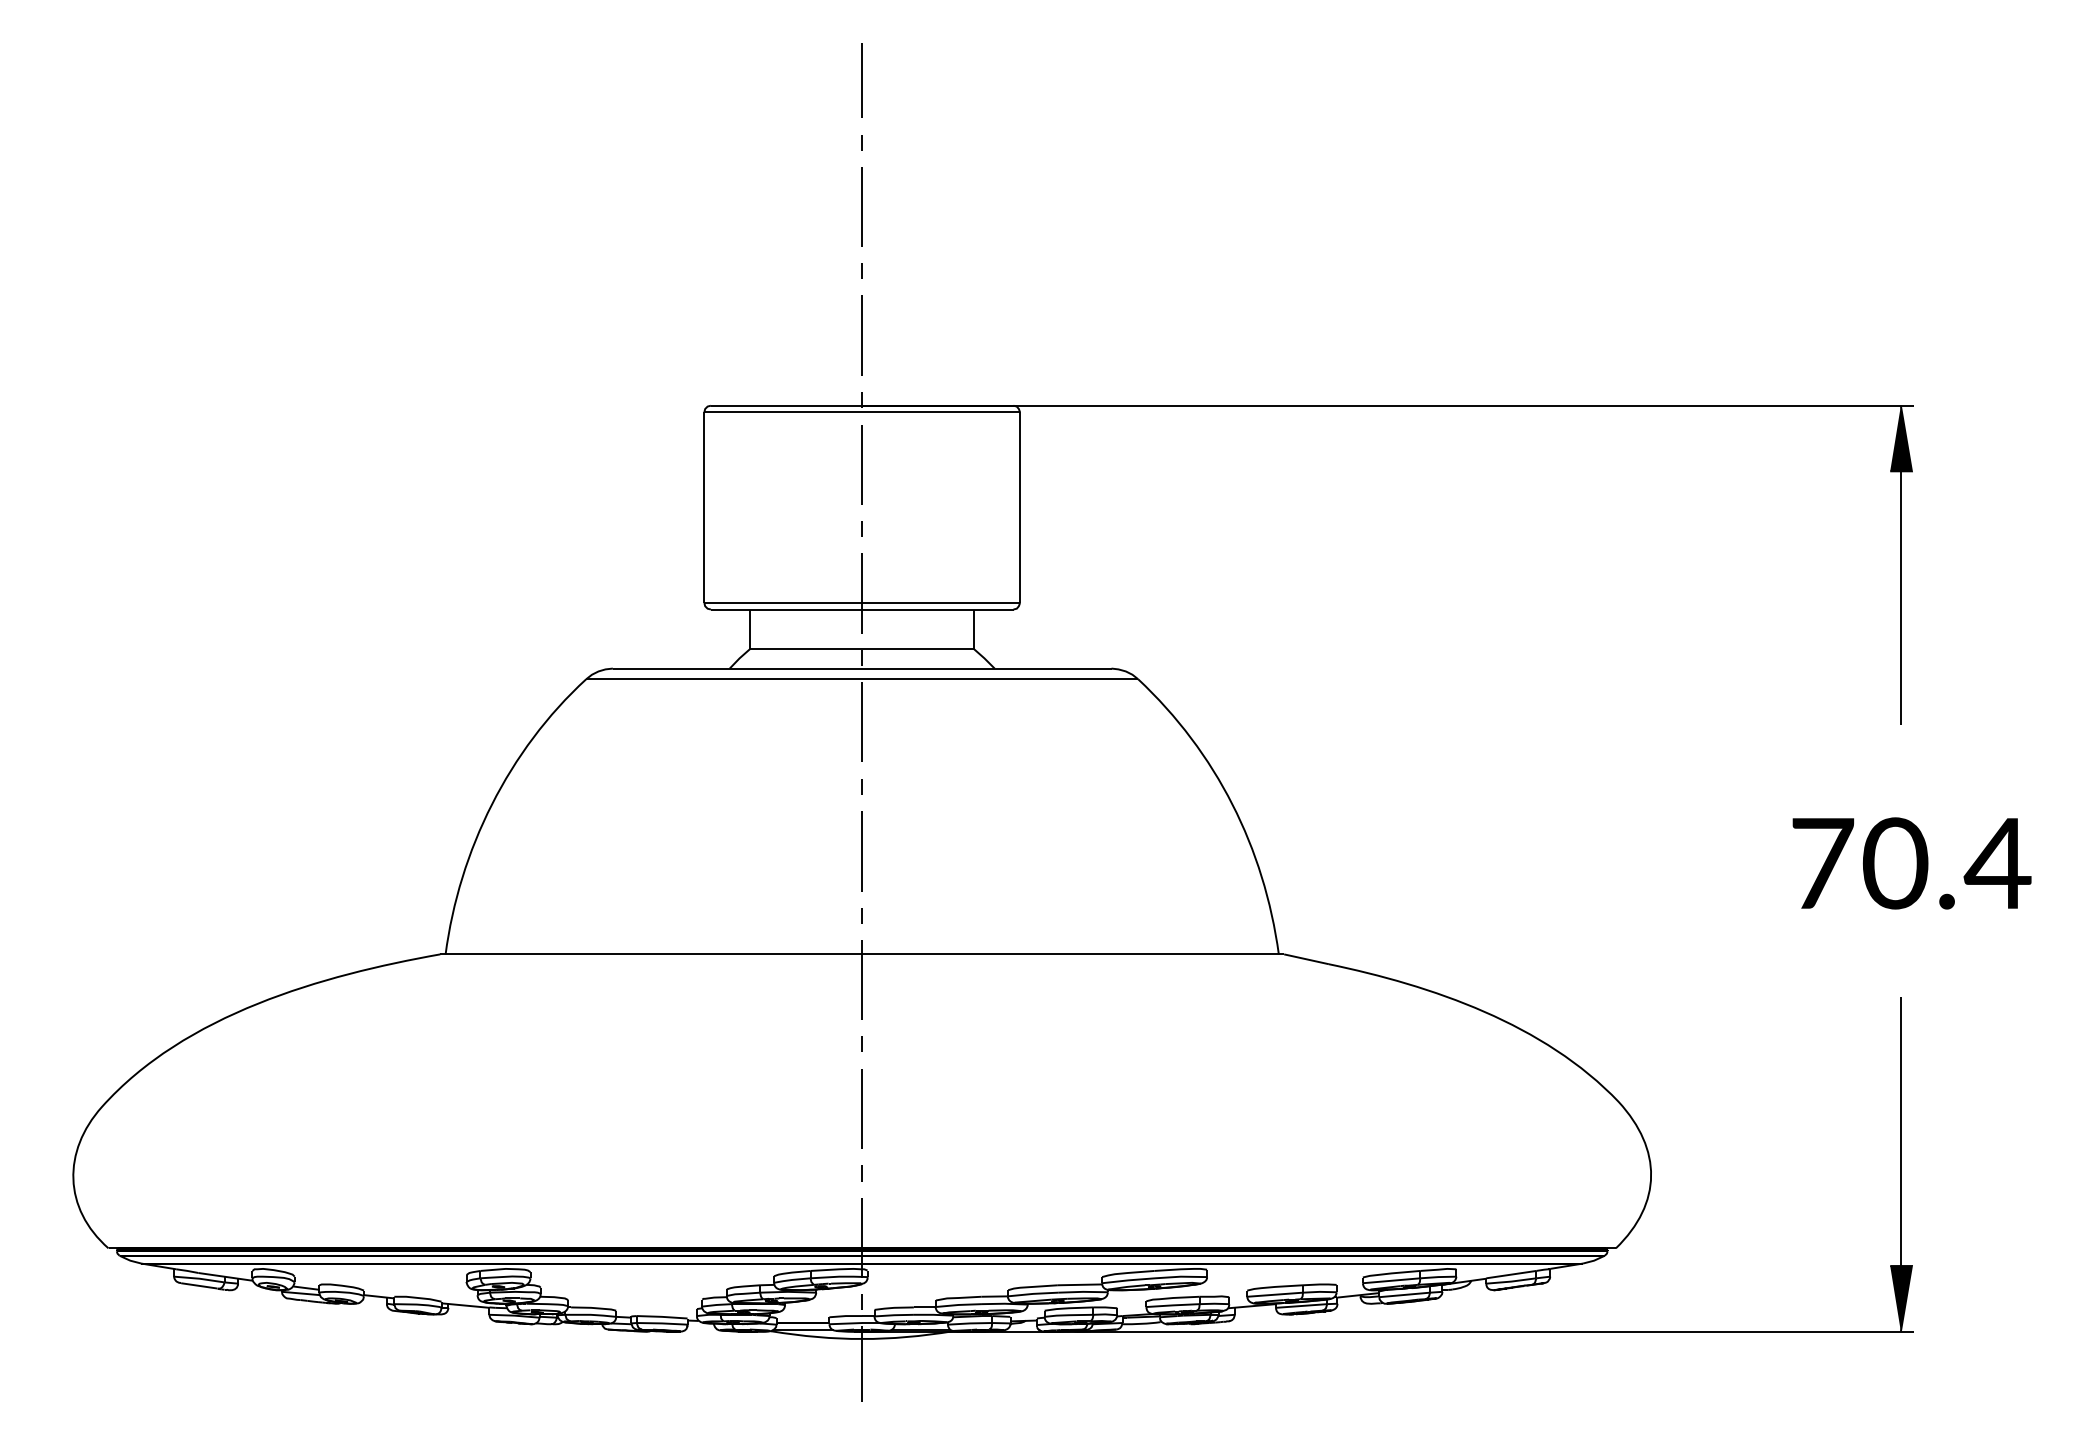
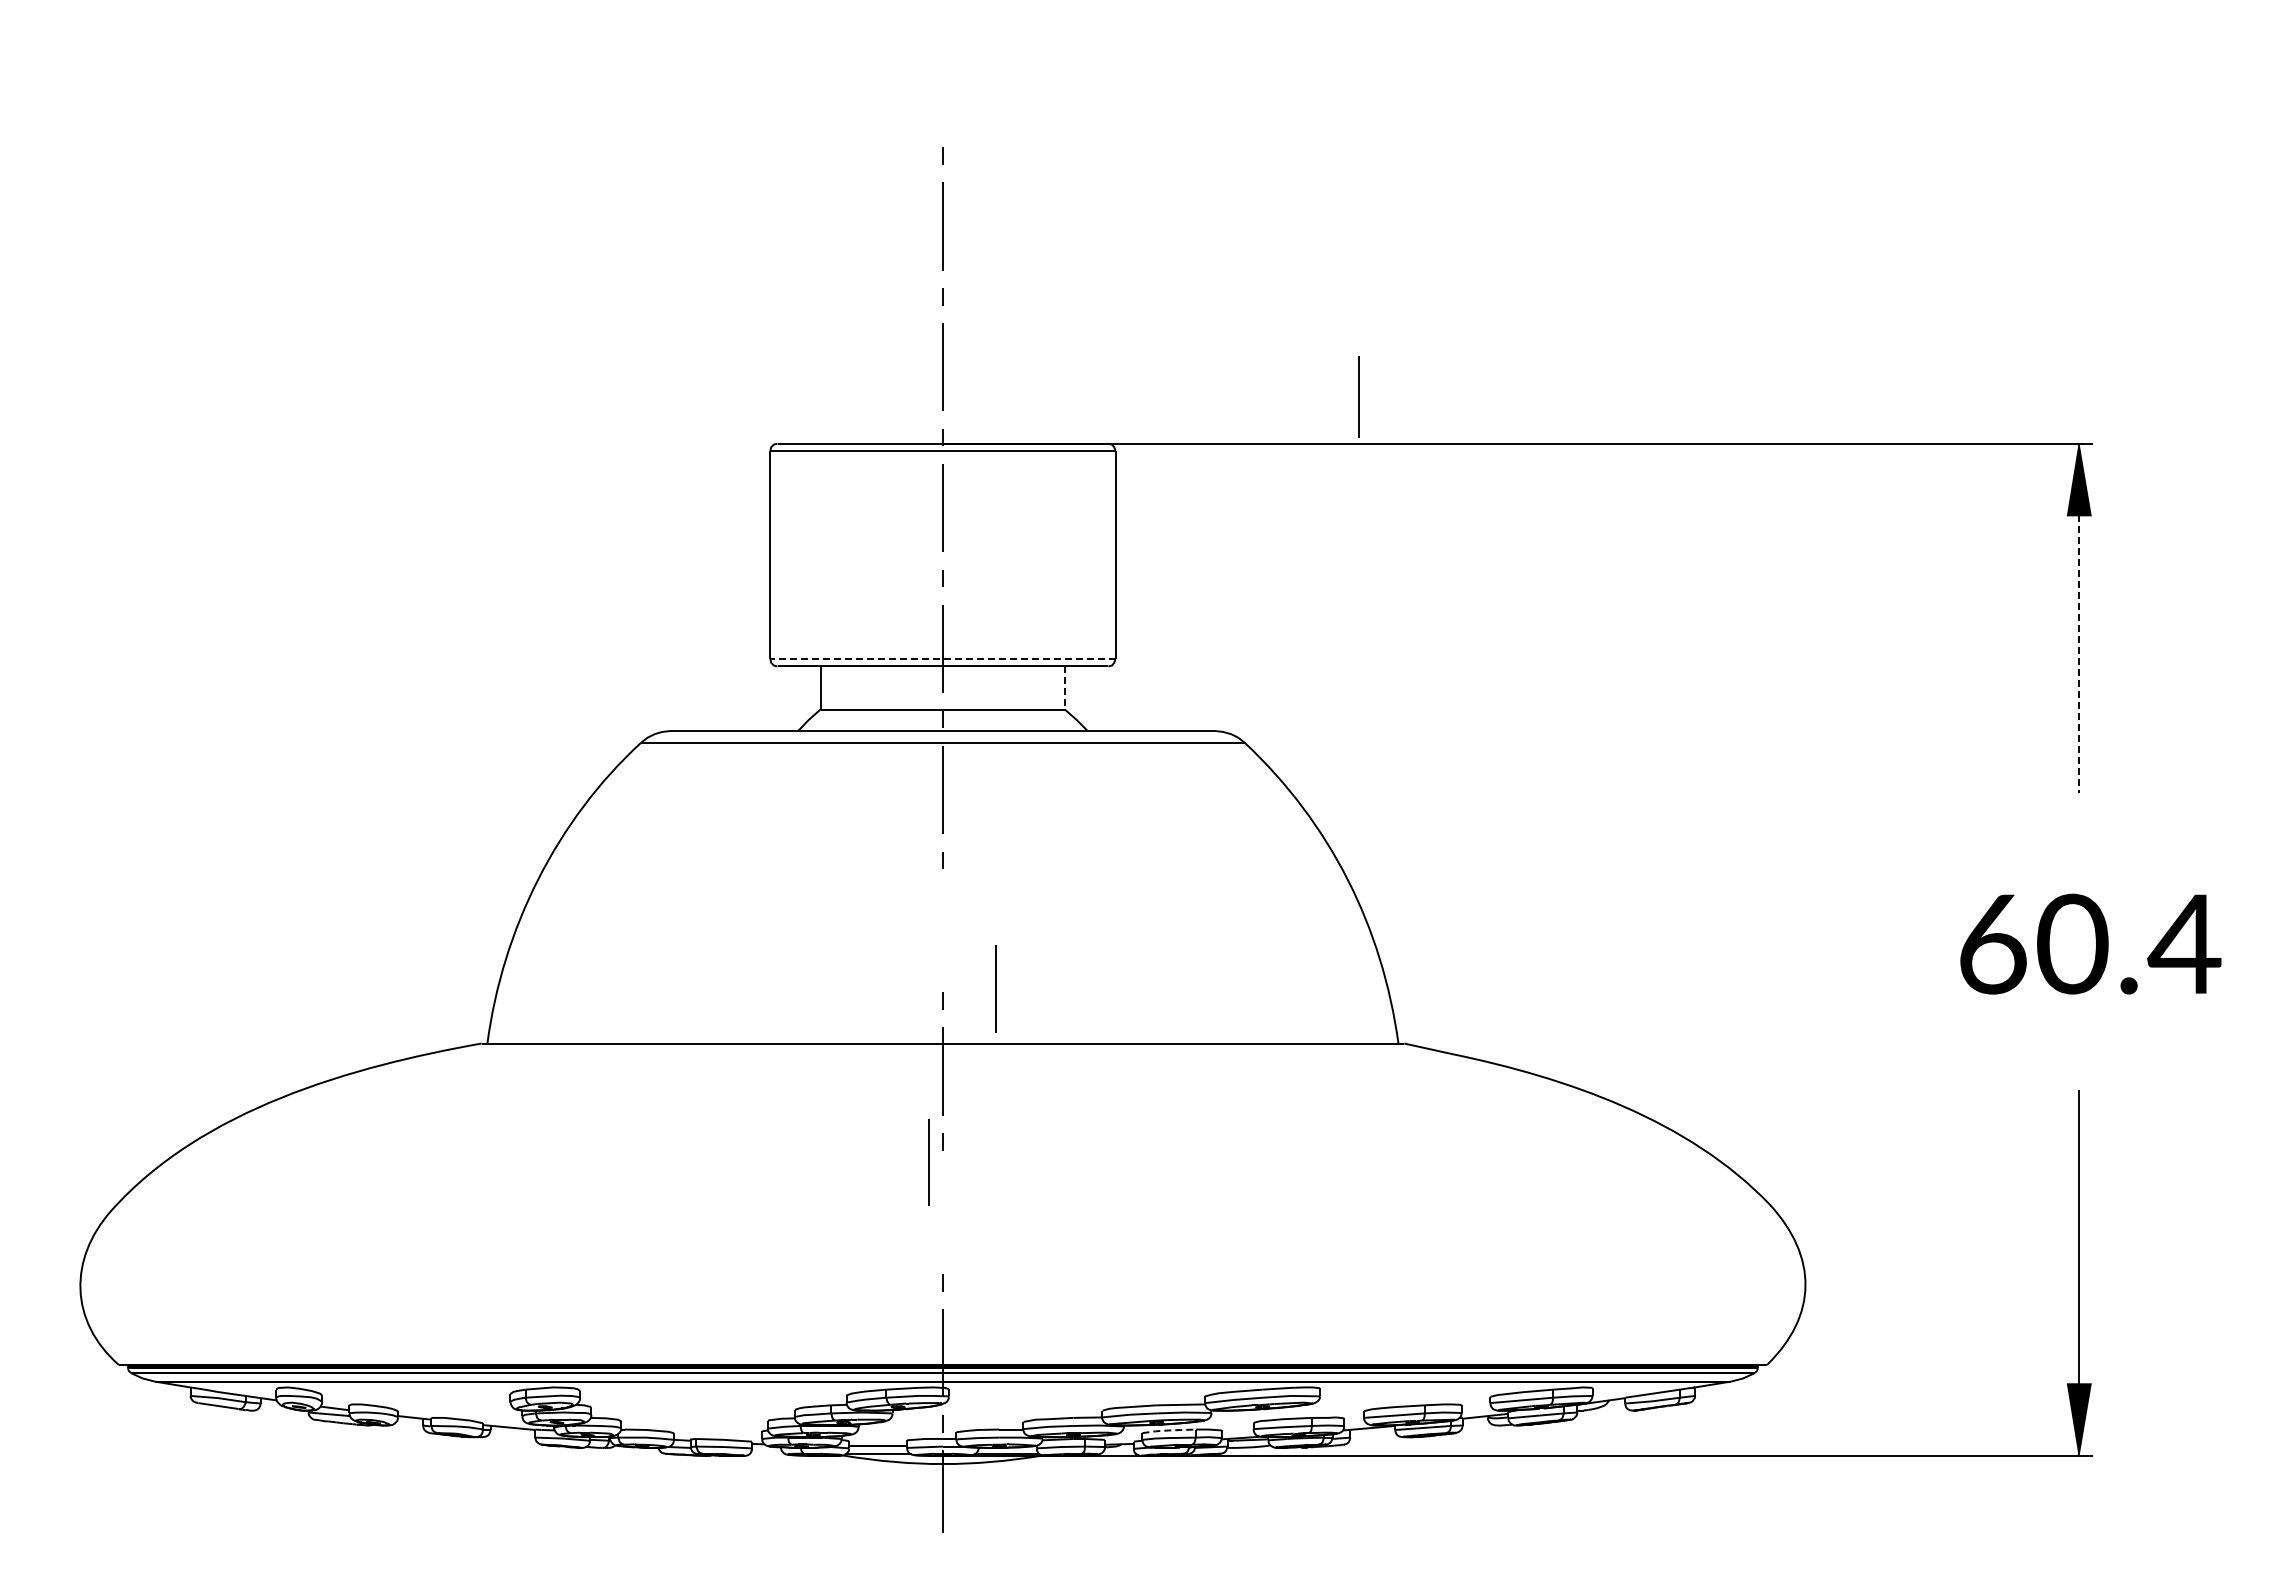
line: (861, 79) -> (1358, 396), moved
line: (1900, 598) -> (2078, 654), solid -> dashed
line: (861, 603) -> (942, 659), solid -> dashed
line: (973, 629) -> (1064, 688), solid -> dashed
line: (861, 851) -> (995, 988), moved
text: (1823, 863) -> (1993, 944), 70.4 -> 60.4
line: (861, 1108) -> (928, 1162), moved
line: (1068, 1308) -> (1168, 1430), solid -> dashed

